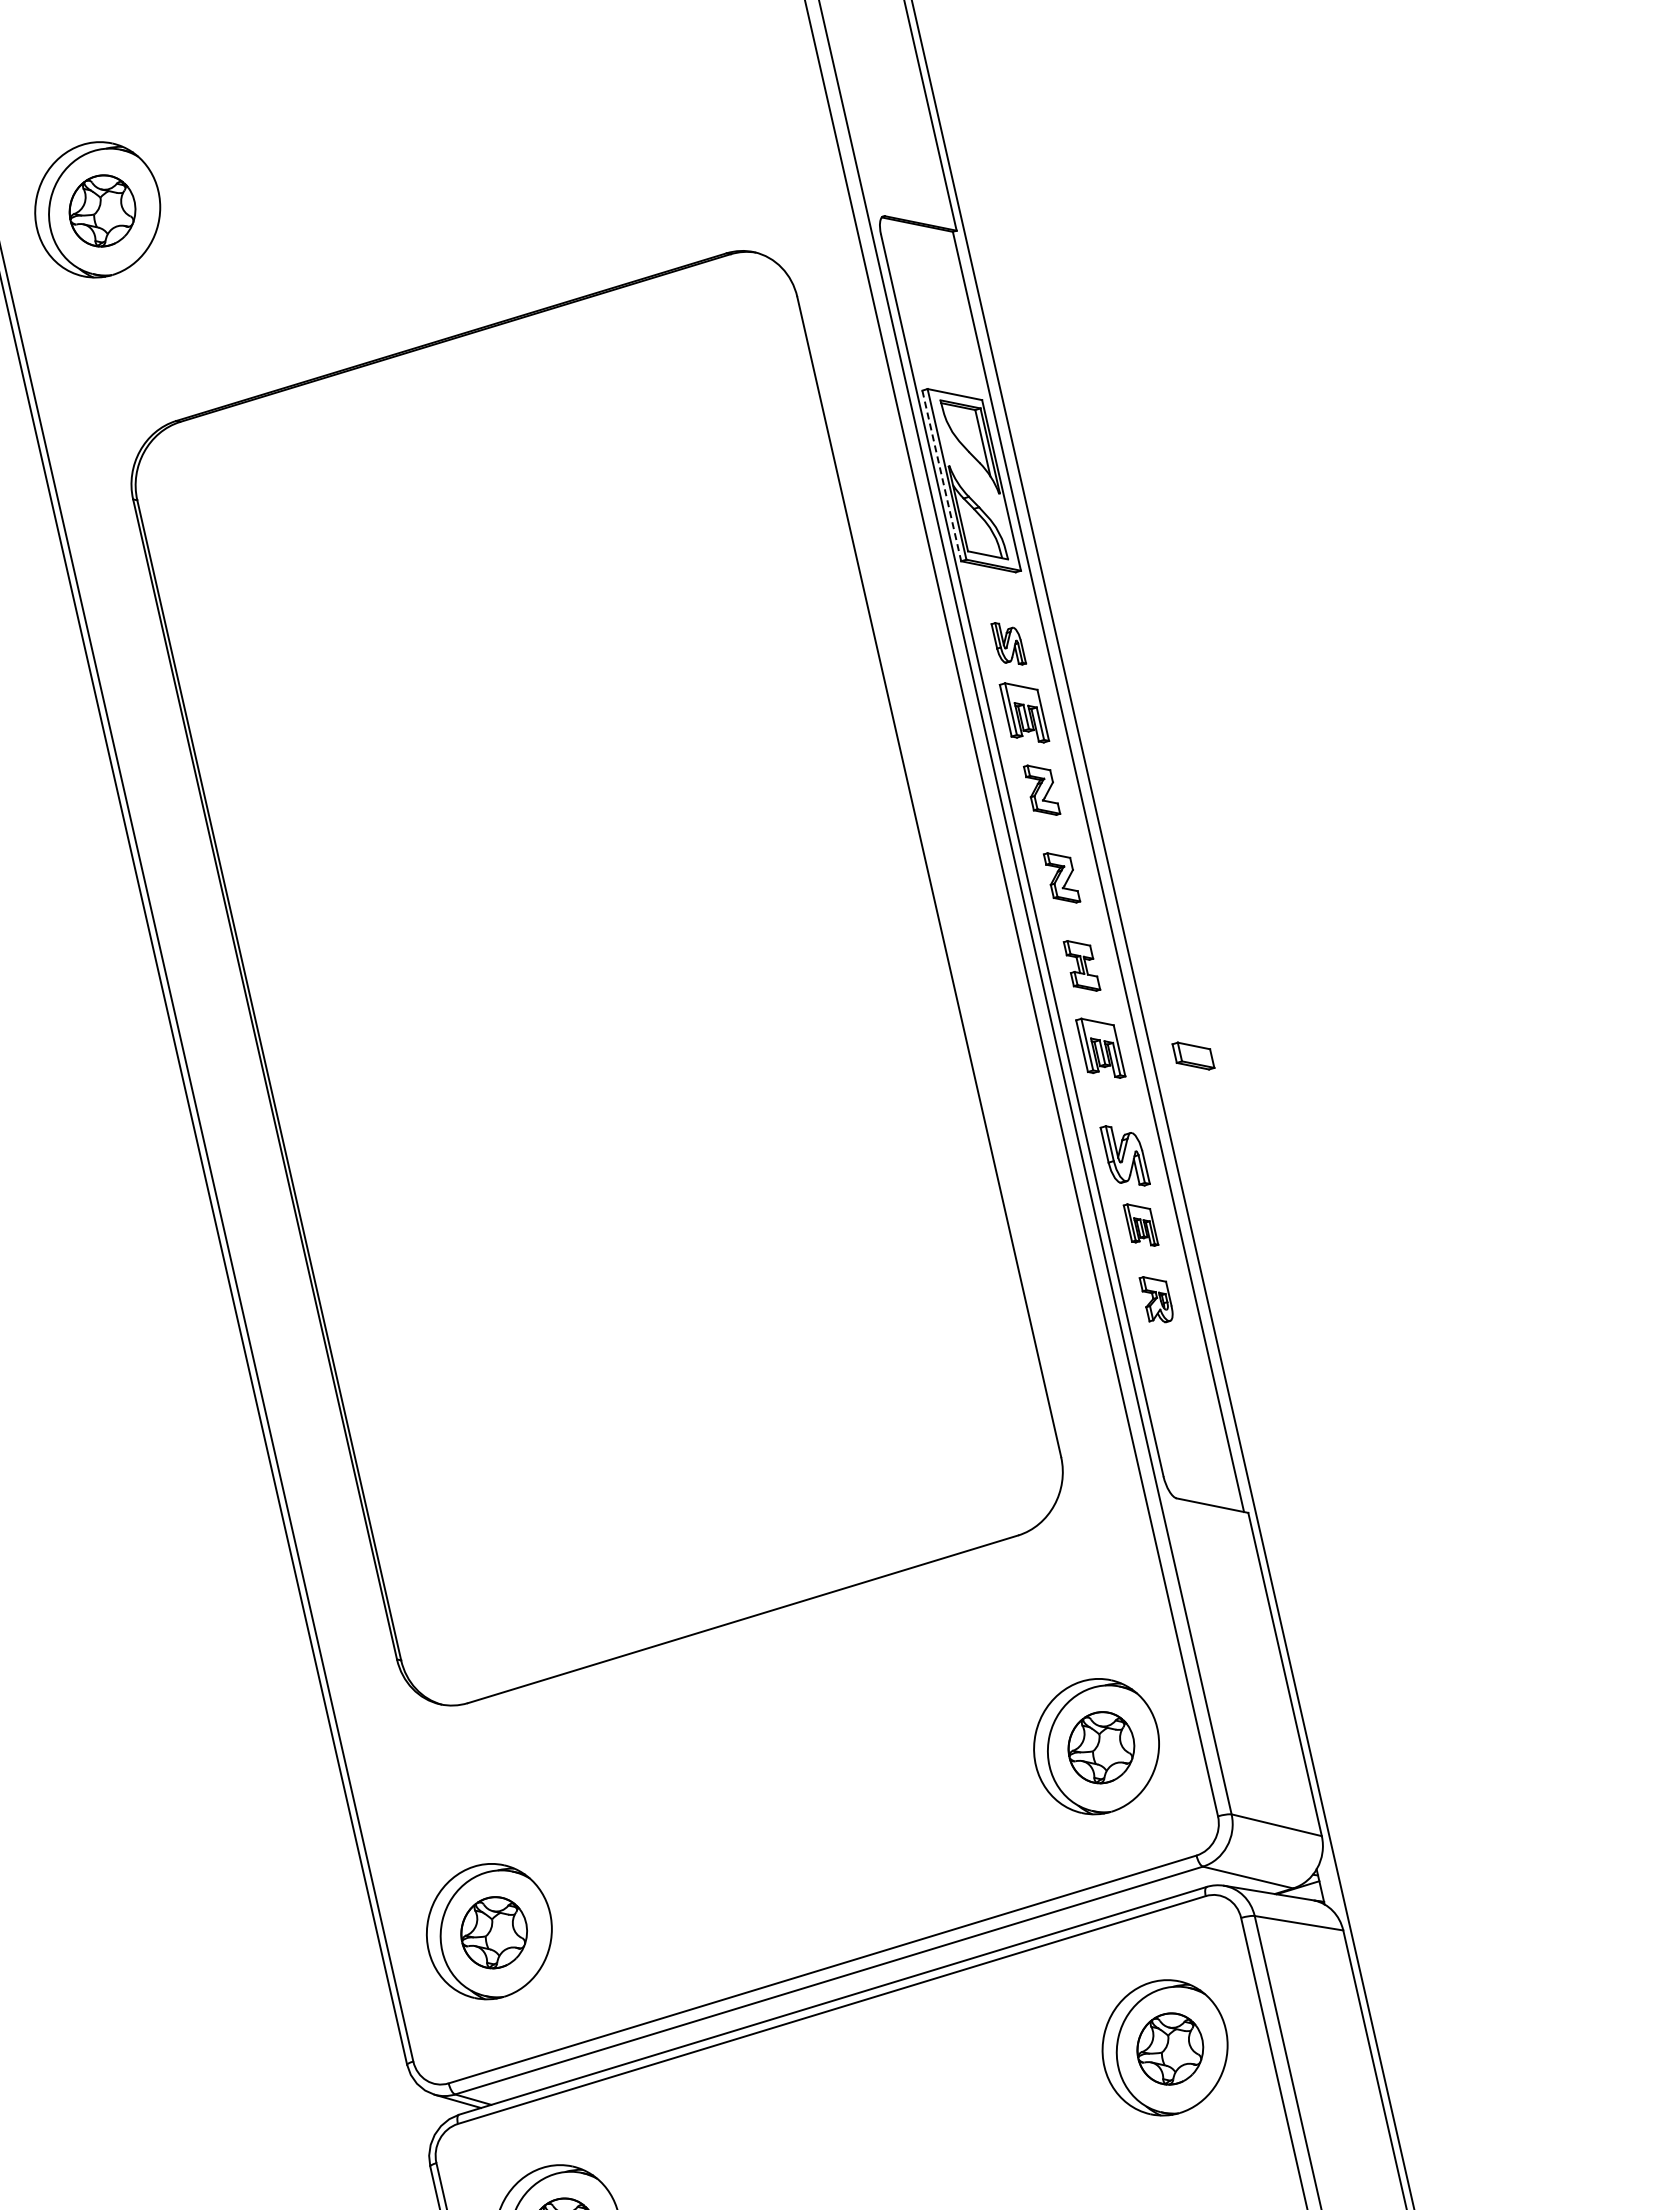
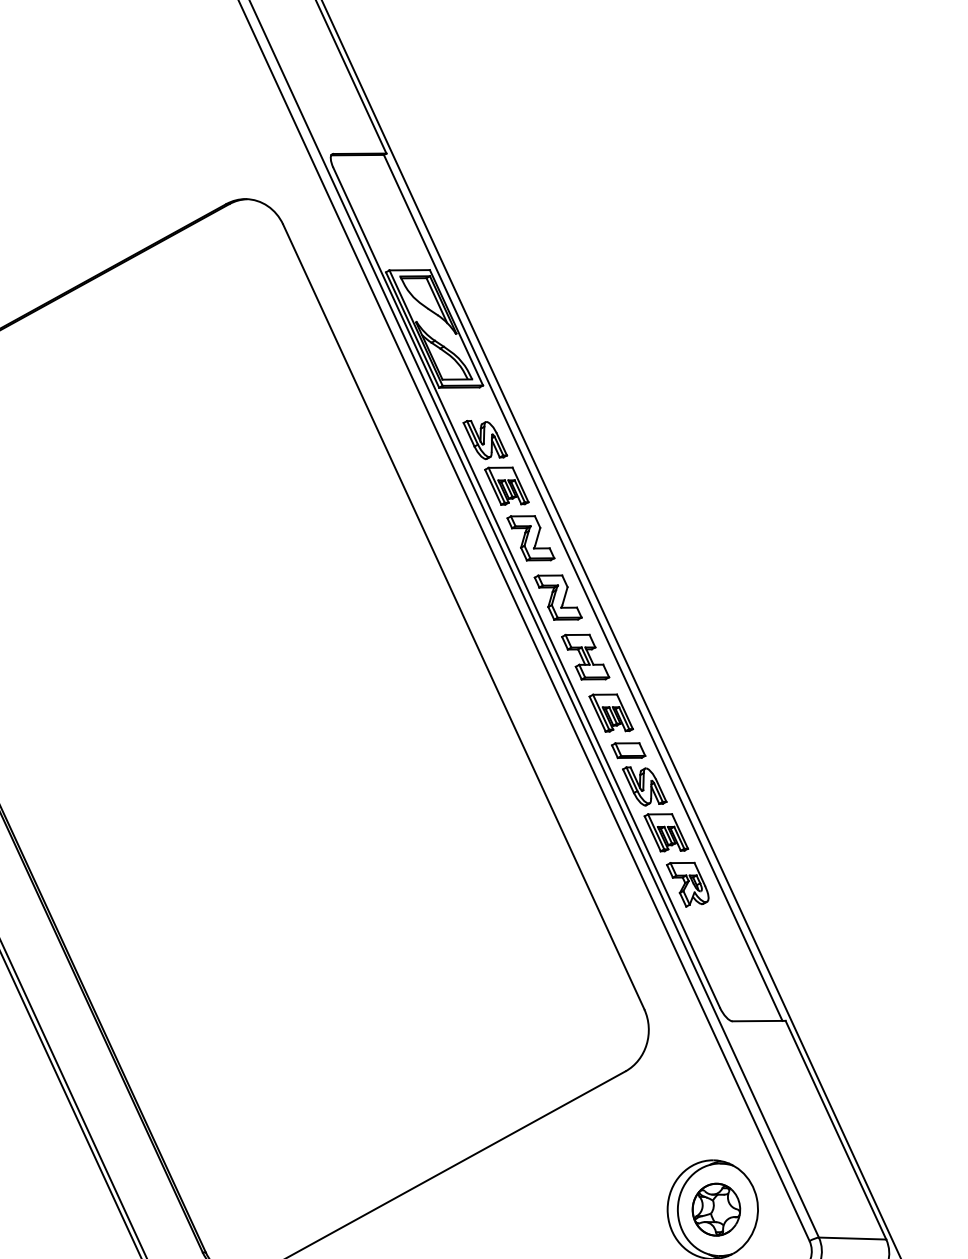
line: (941, 476) -> (412, 330), dashed -> solid
part: (1008, 643) -> (485, 439), size x1.43
part: (1041, 790) -> (530, 538), size x1.43
part: (1061, 877) -> (557, 597), size x1.43
part: (1081, 965) -> (585, 656), size x1.43
part: (1193, 1055) -> (628, 750), moved
part: (1140, 1224) -> (665, 832), size x1.43
part: (1155, 1299) -> (687, 883), size x1.43

